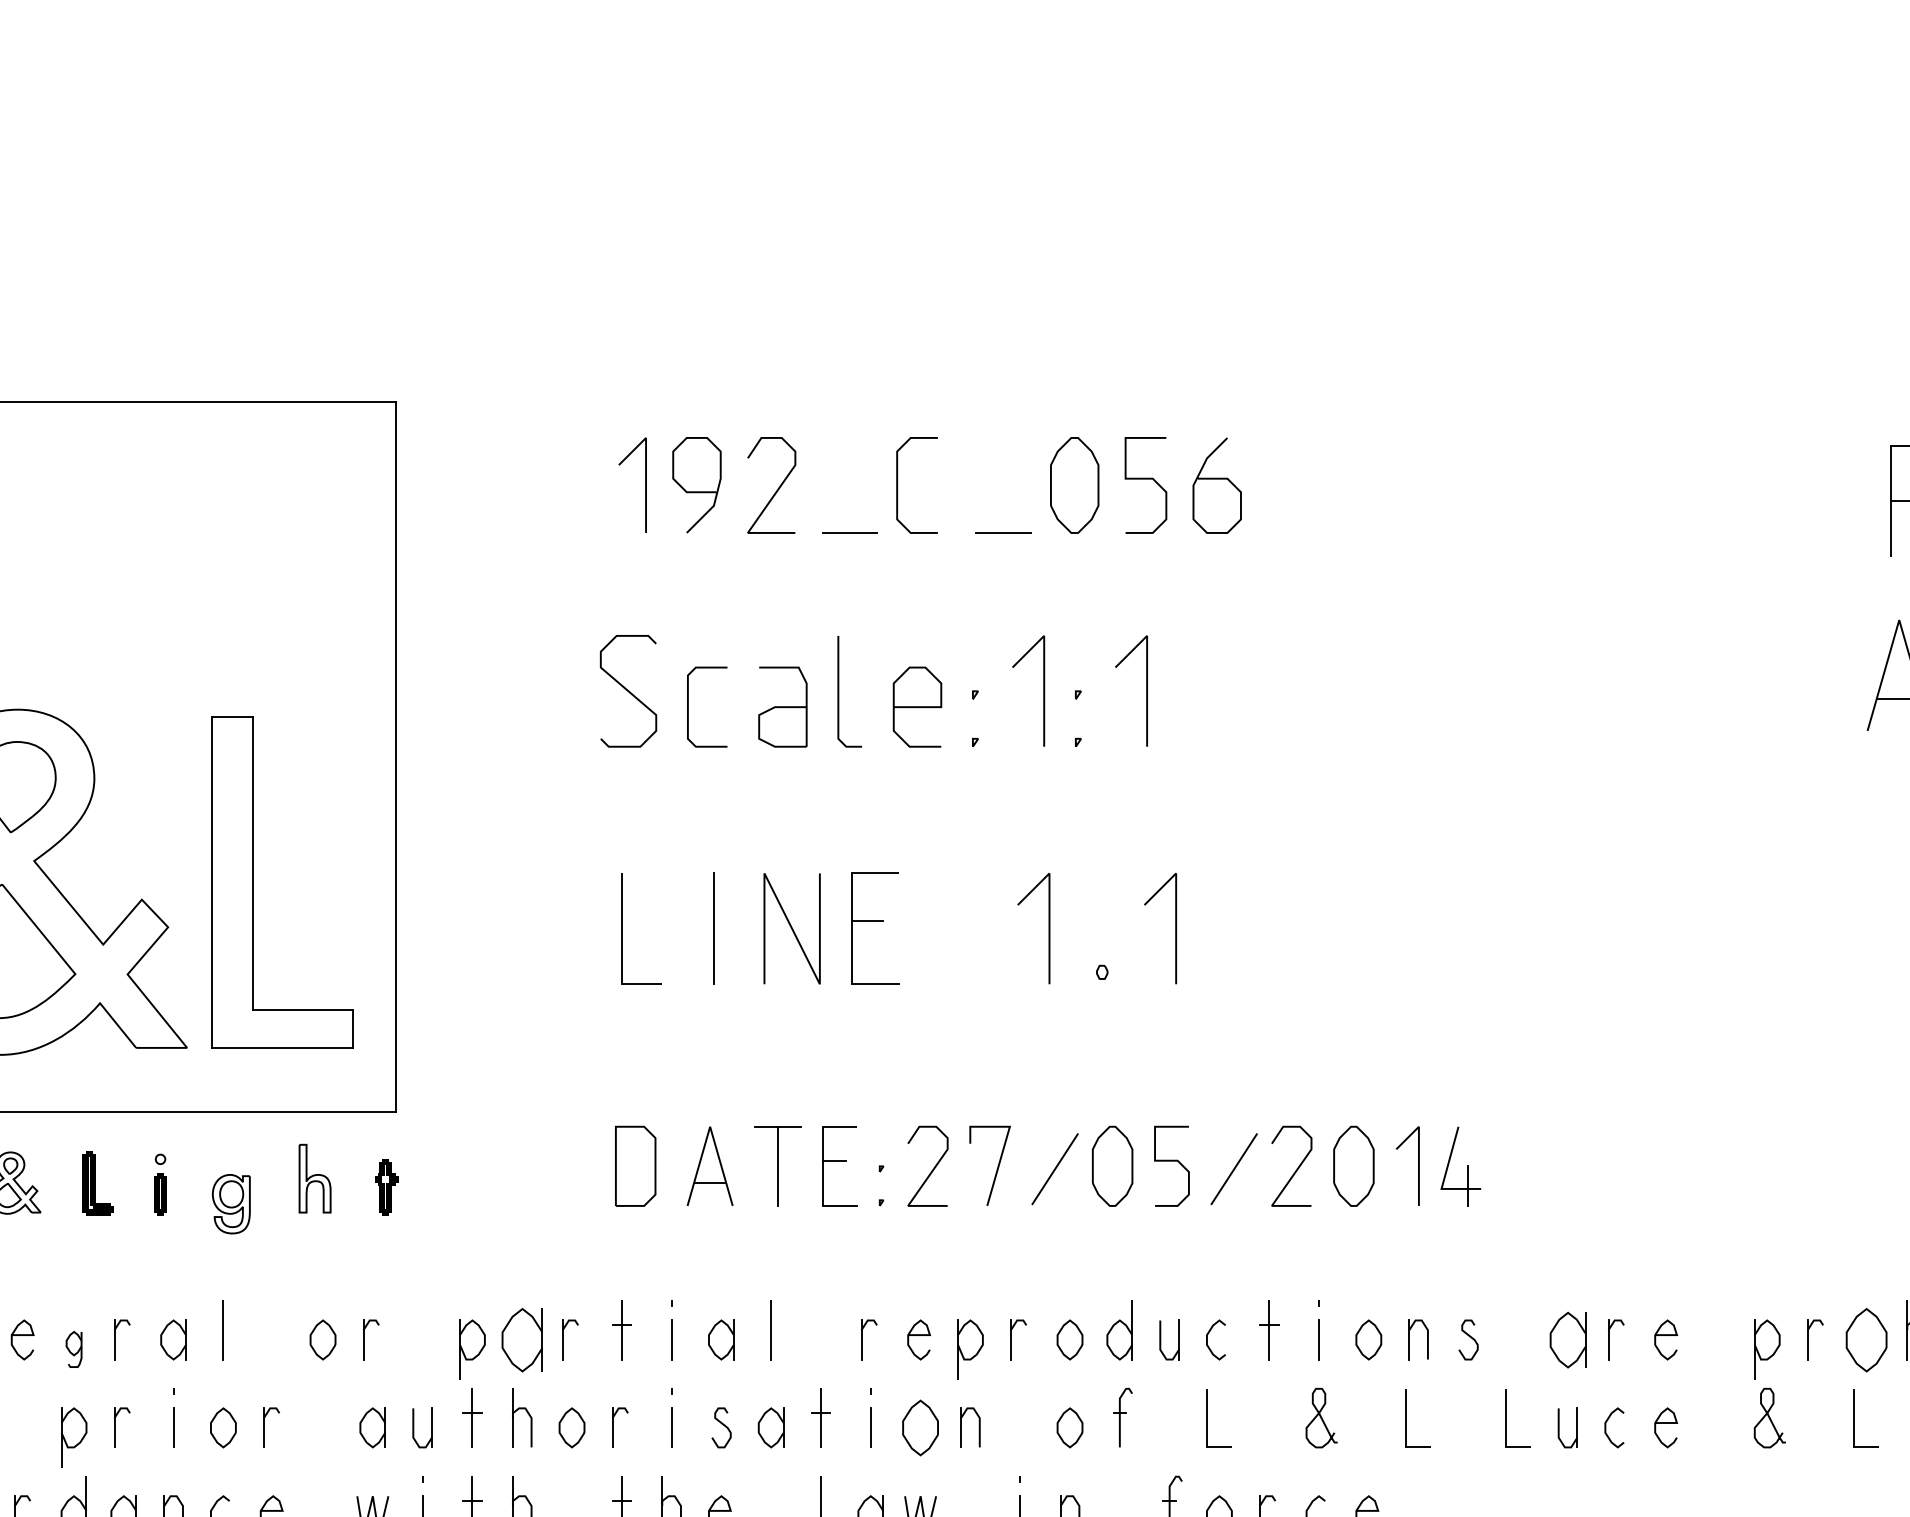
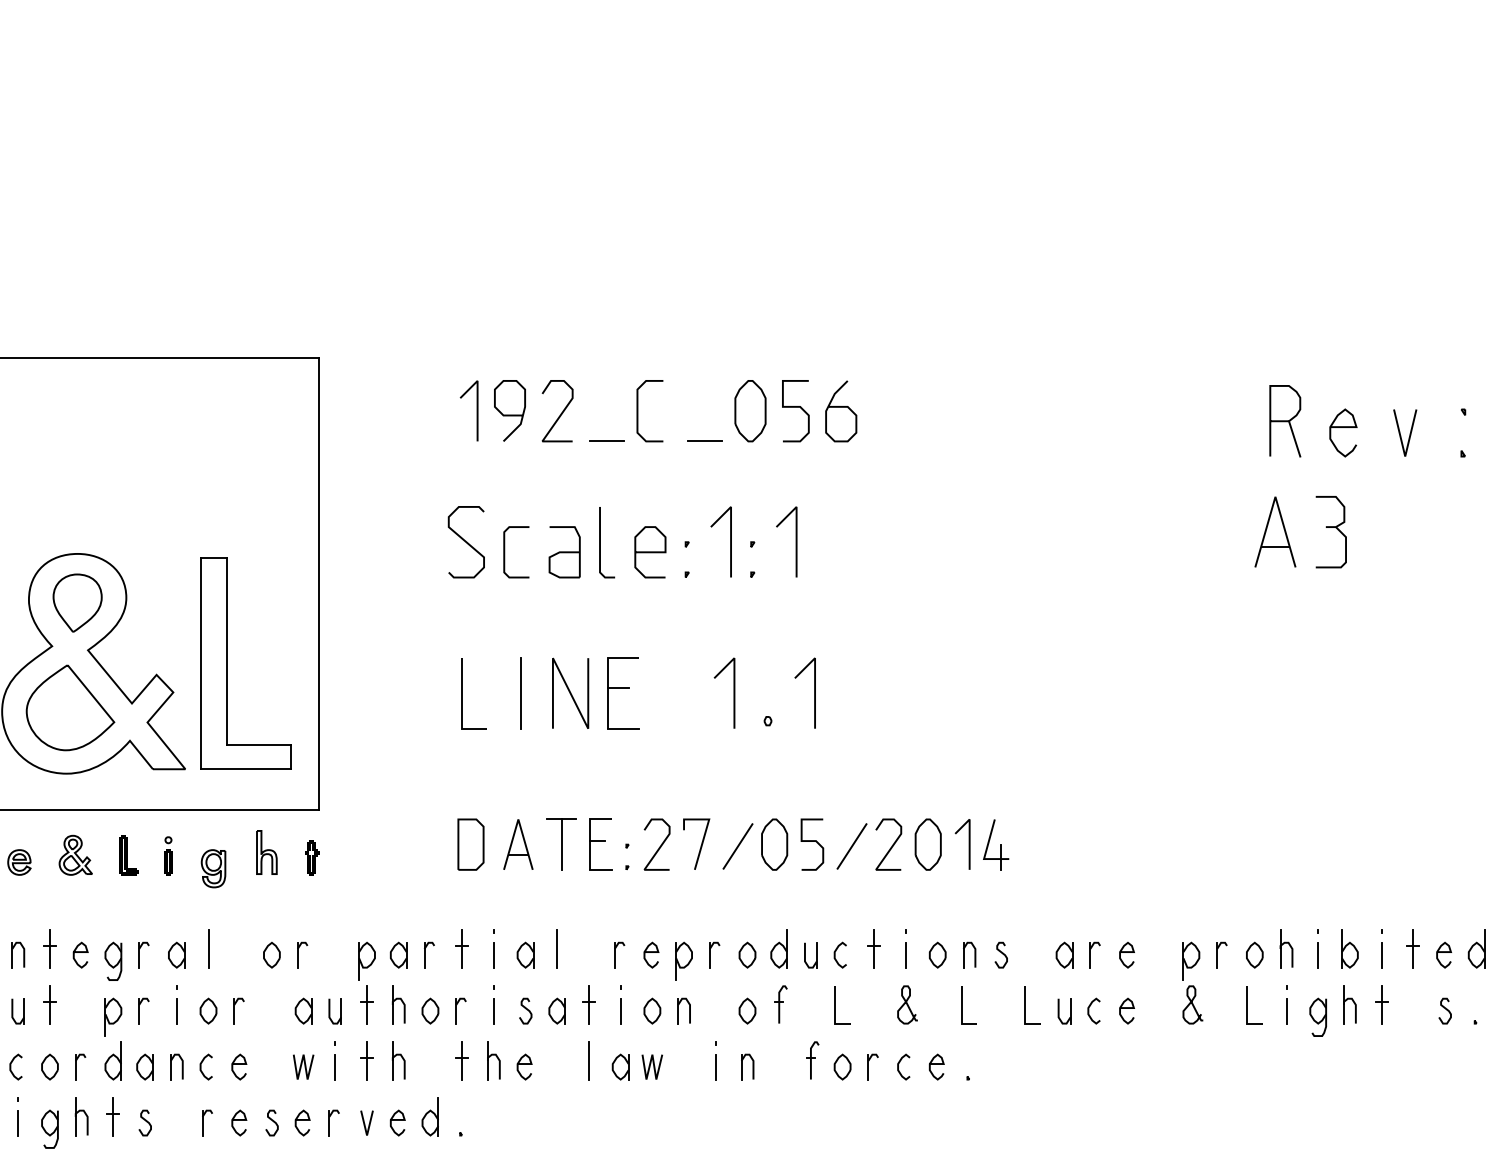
part: (521, 1338) -> (398, 954), size x0.62
part: (1567, 1338) -> (1064, 954), size x0.71
part: (1866, 1338) -> (1254, 954), size x0.62
part: (74, 1348) -> (113, 960), size x1.67
part: (920, 1426) -> (652, 1010), size x0.71

